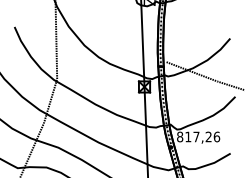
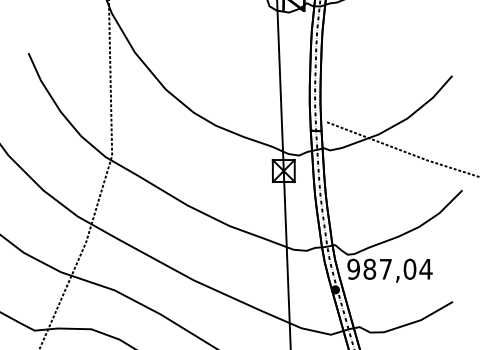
text: (198, 136) -> (389, 268), 817,26 -> 987,04

